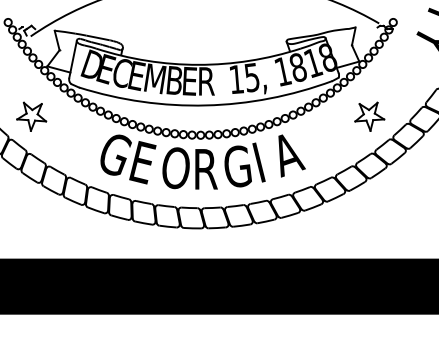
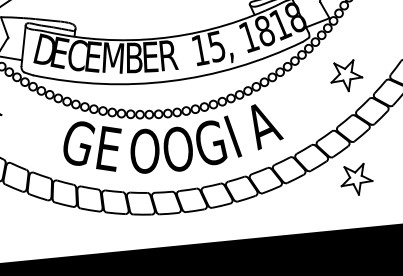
text: (206, 169) -> (177, 149), R -> O
part: (369, 213) -> (356, 179), added

